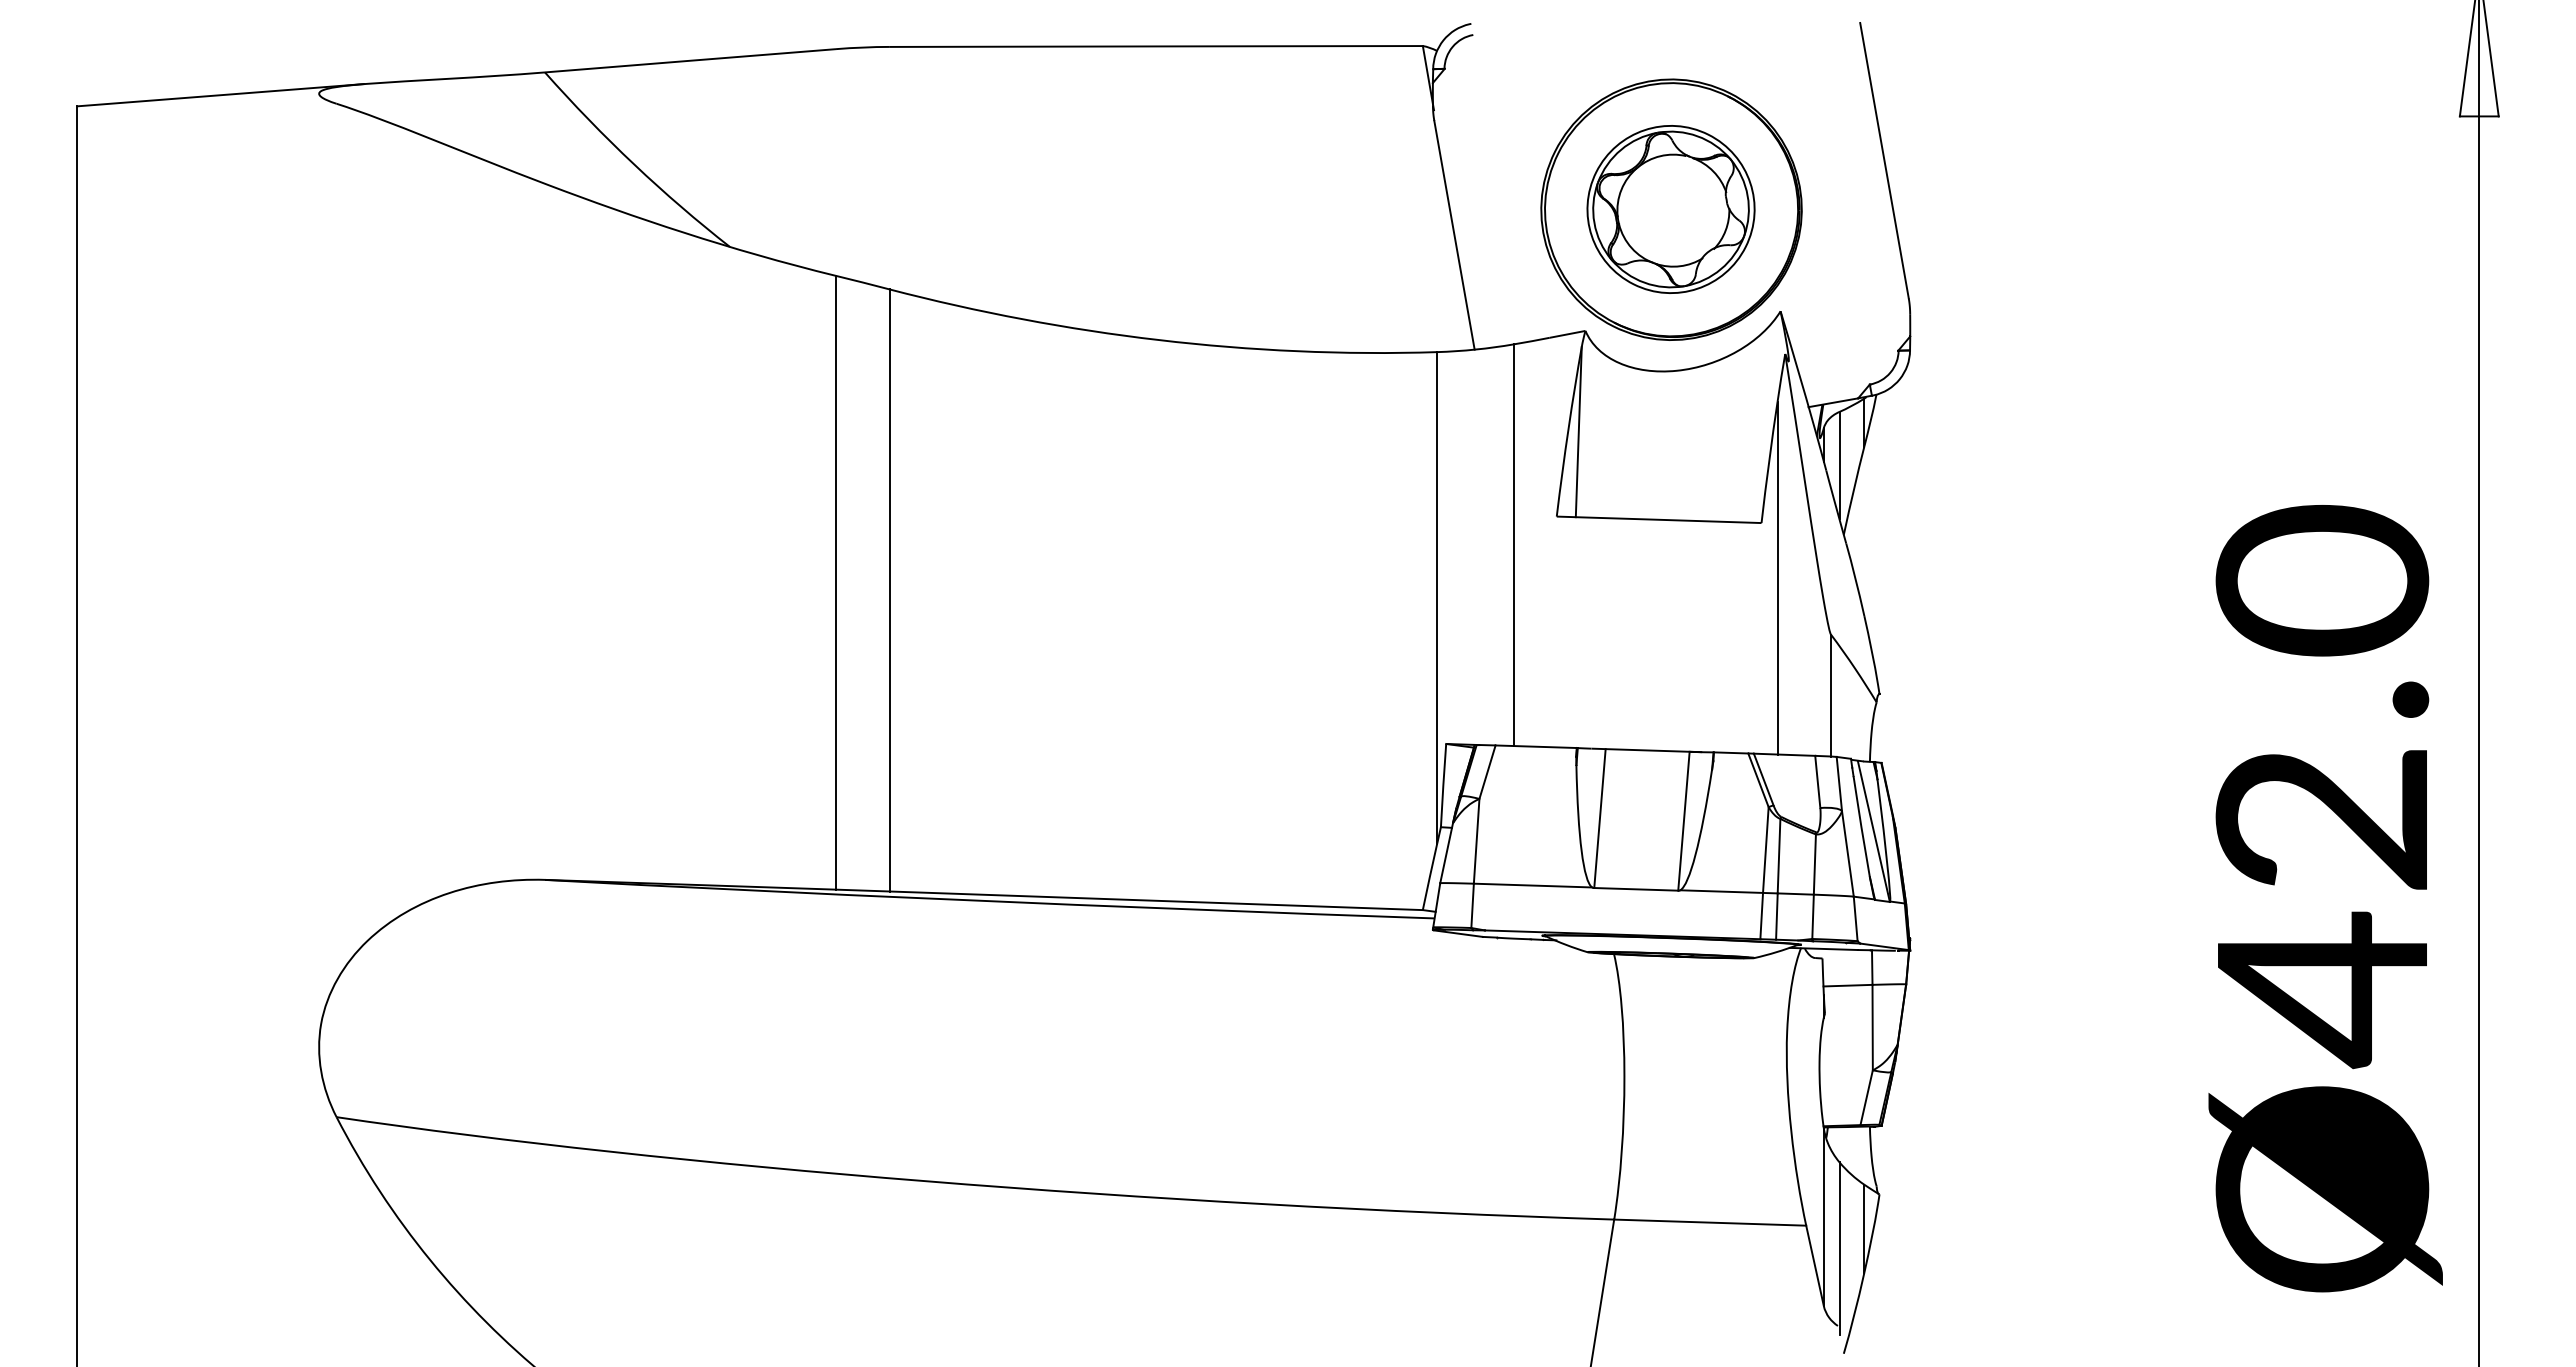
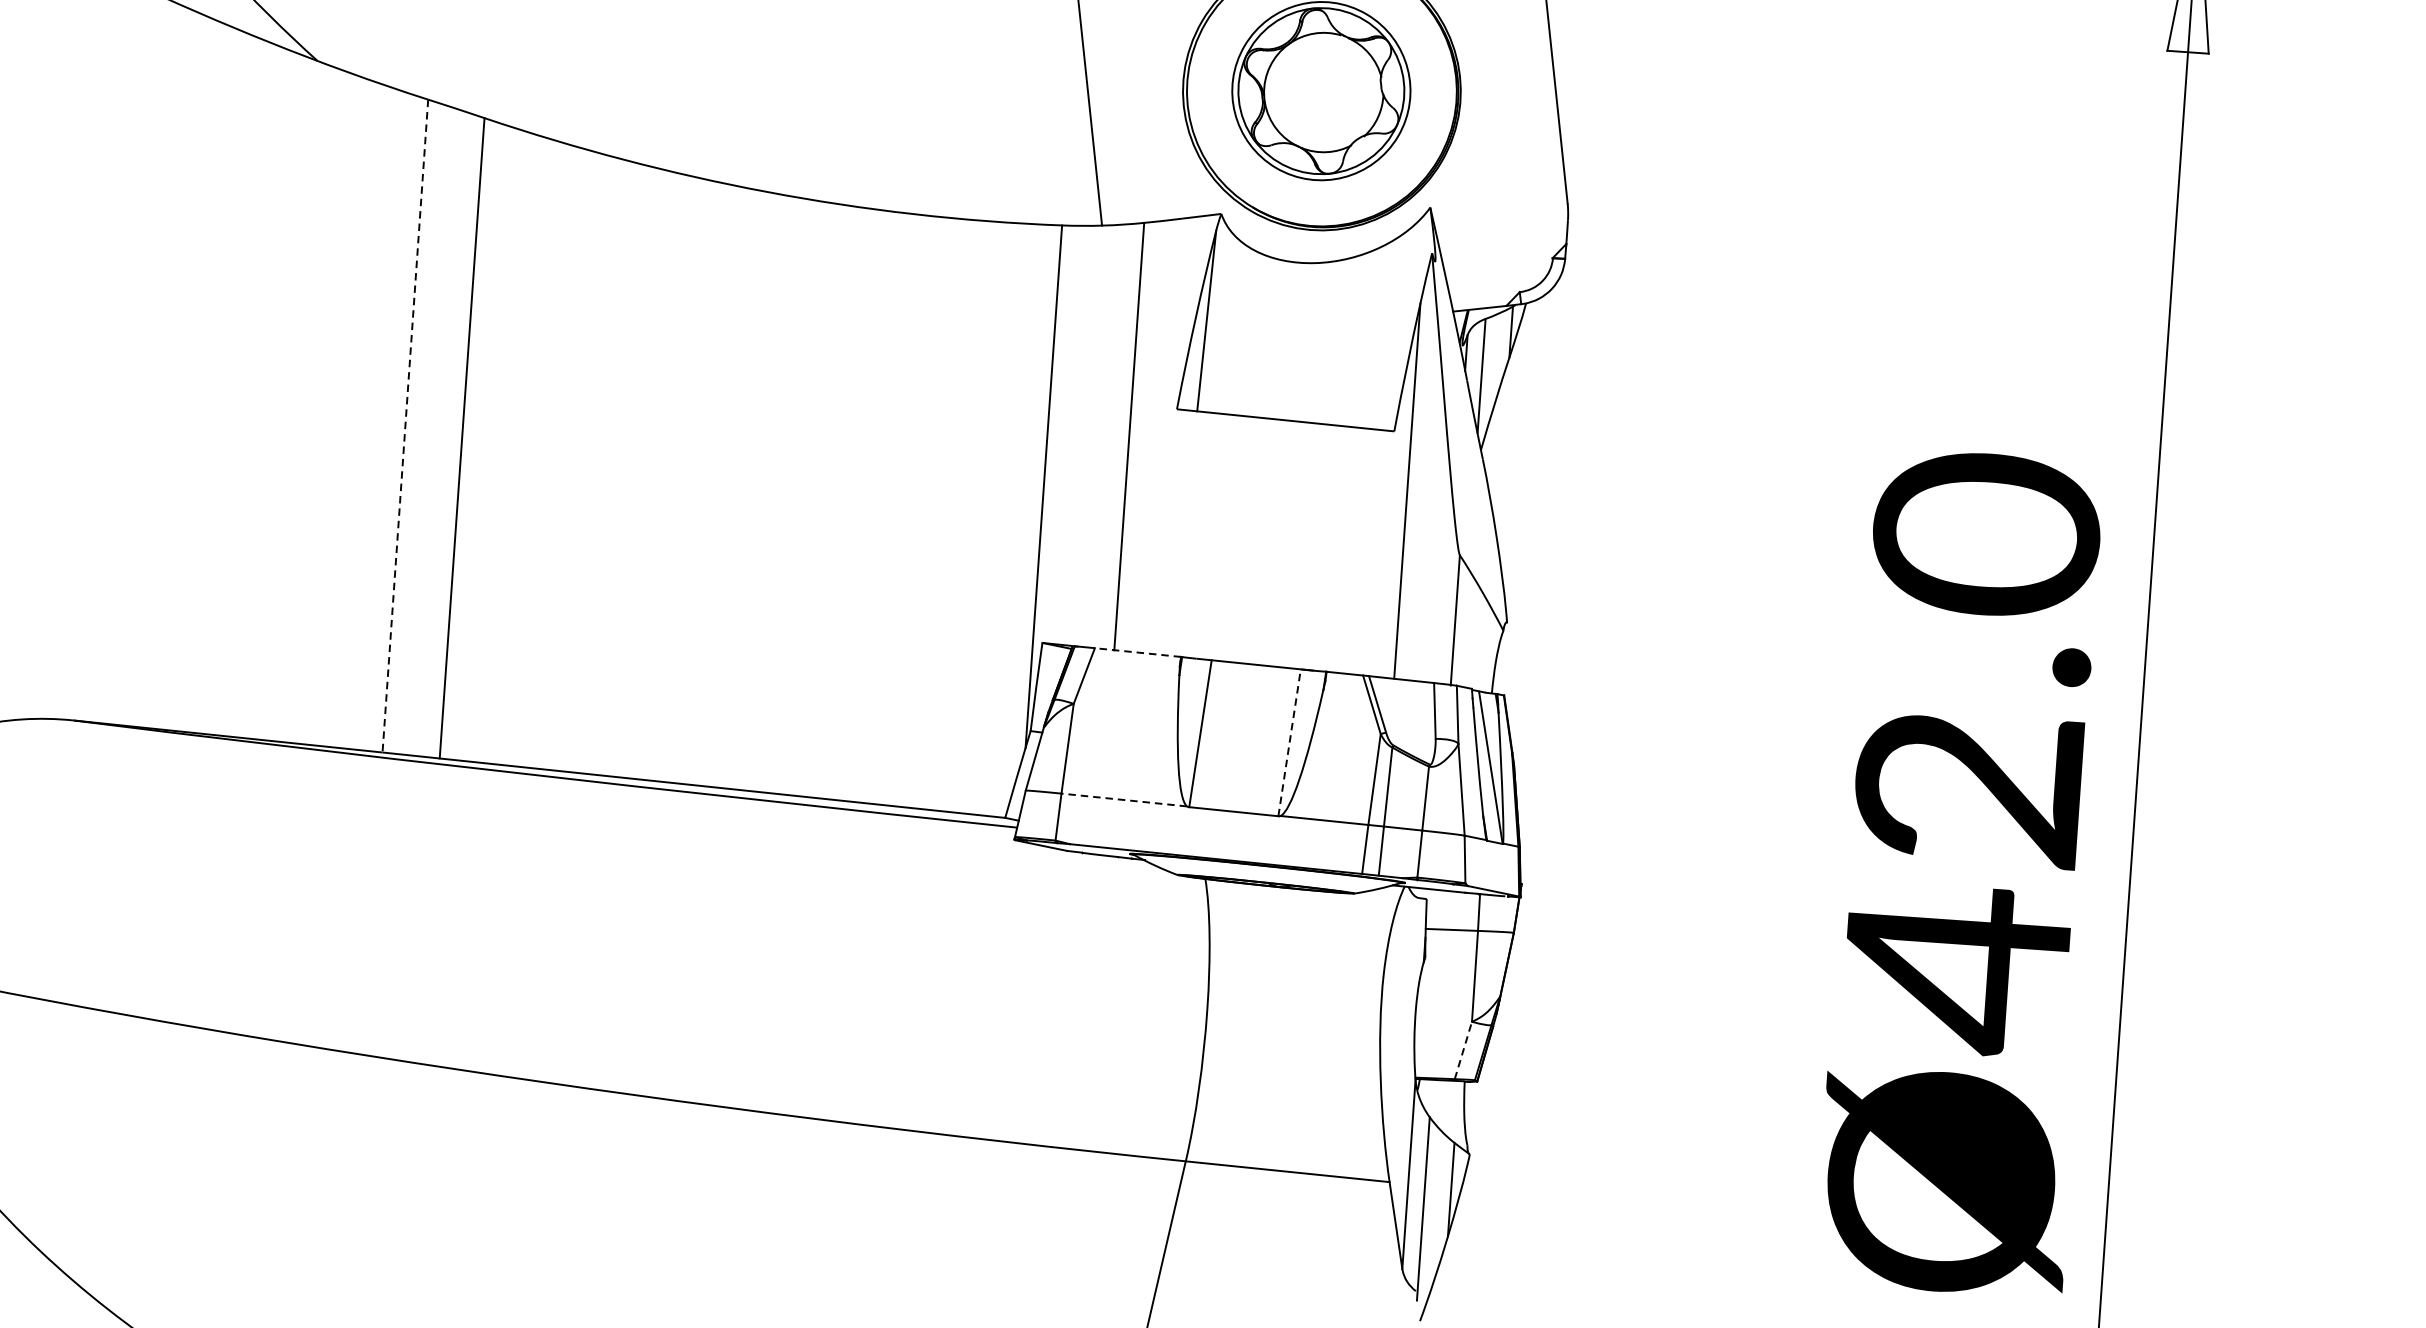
line: (836, 582) -> (405, 425), solid -> dashed
line: (1536, 746) -> (1138, 652), solid -> dashed
line: (1683, 821) -> (1289, 743), solid -> dashed
line: (1532, 885) -> (1123, 799), solid -> dashed
line: (1866, 1097) -> (1463, 1050), solid -> dashed

